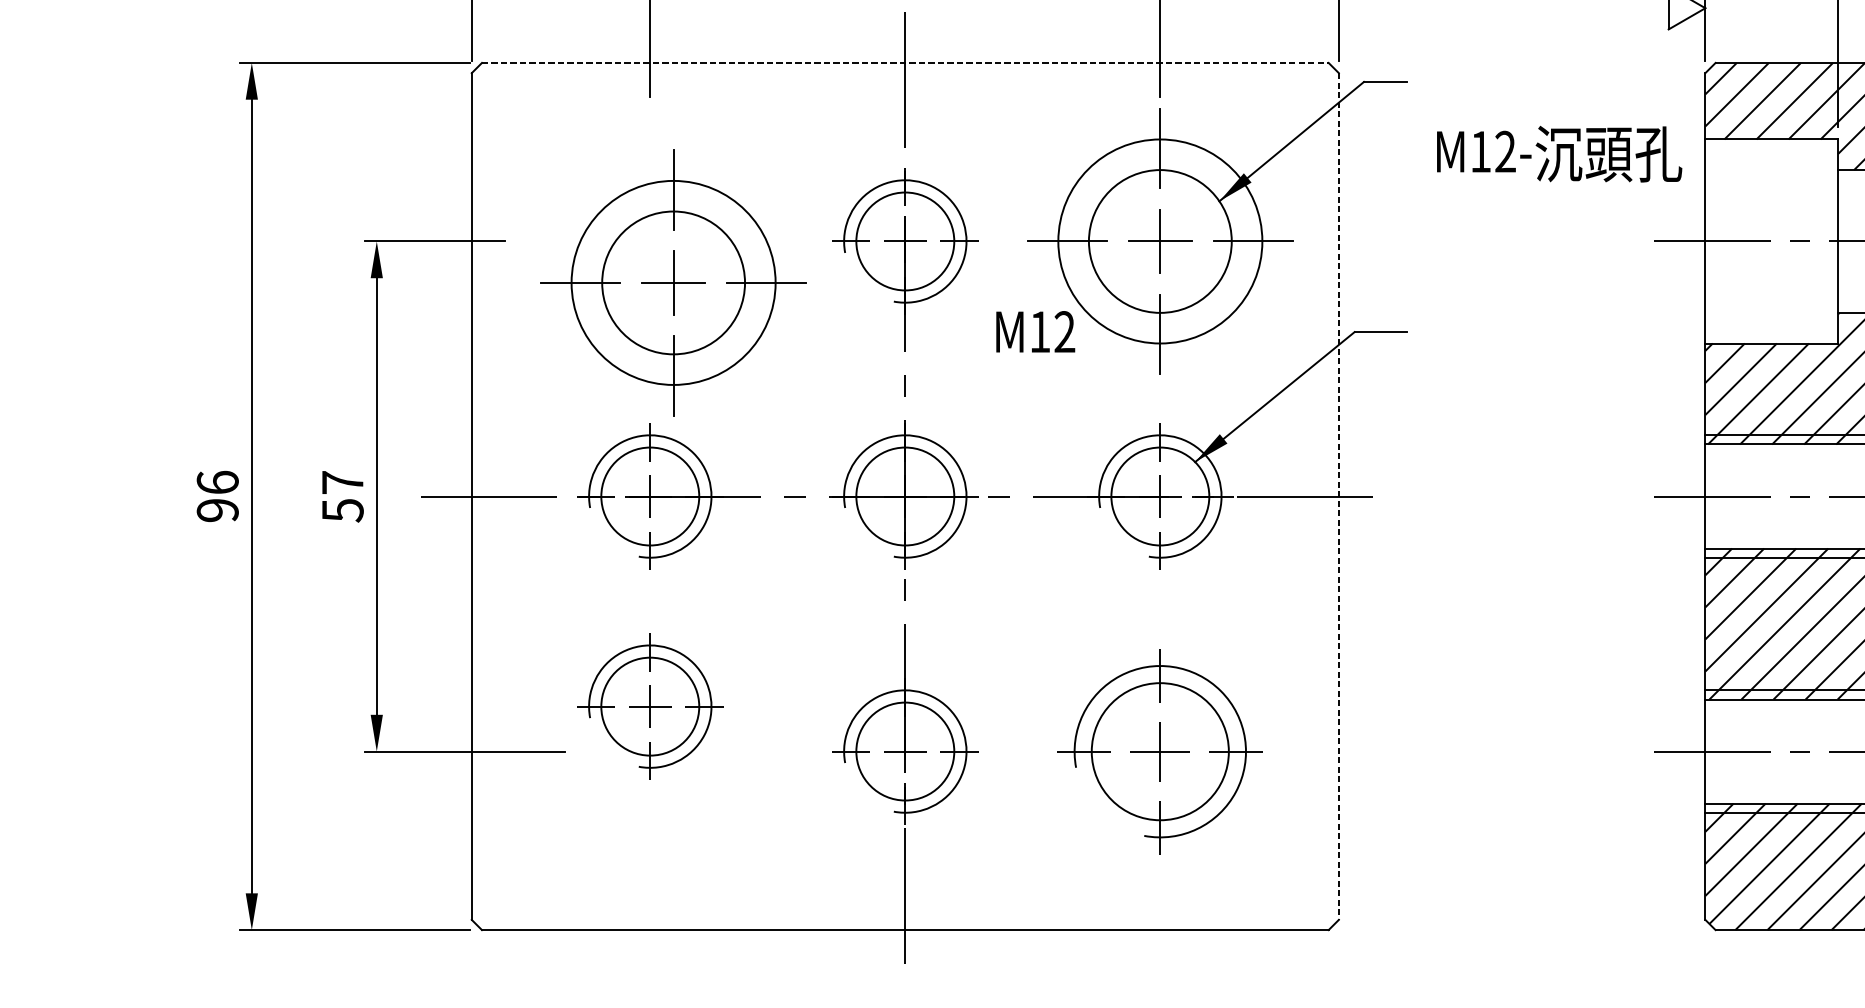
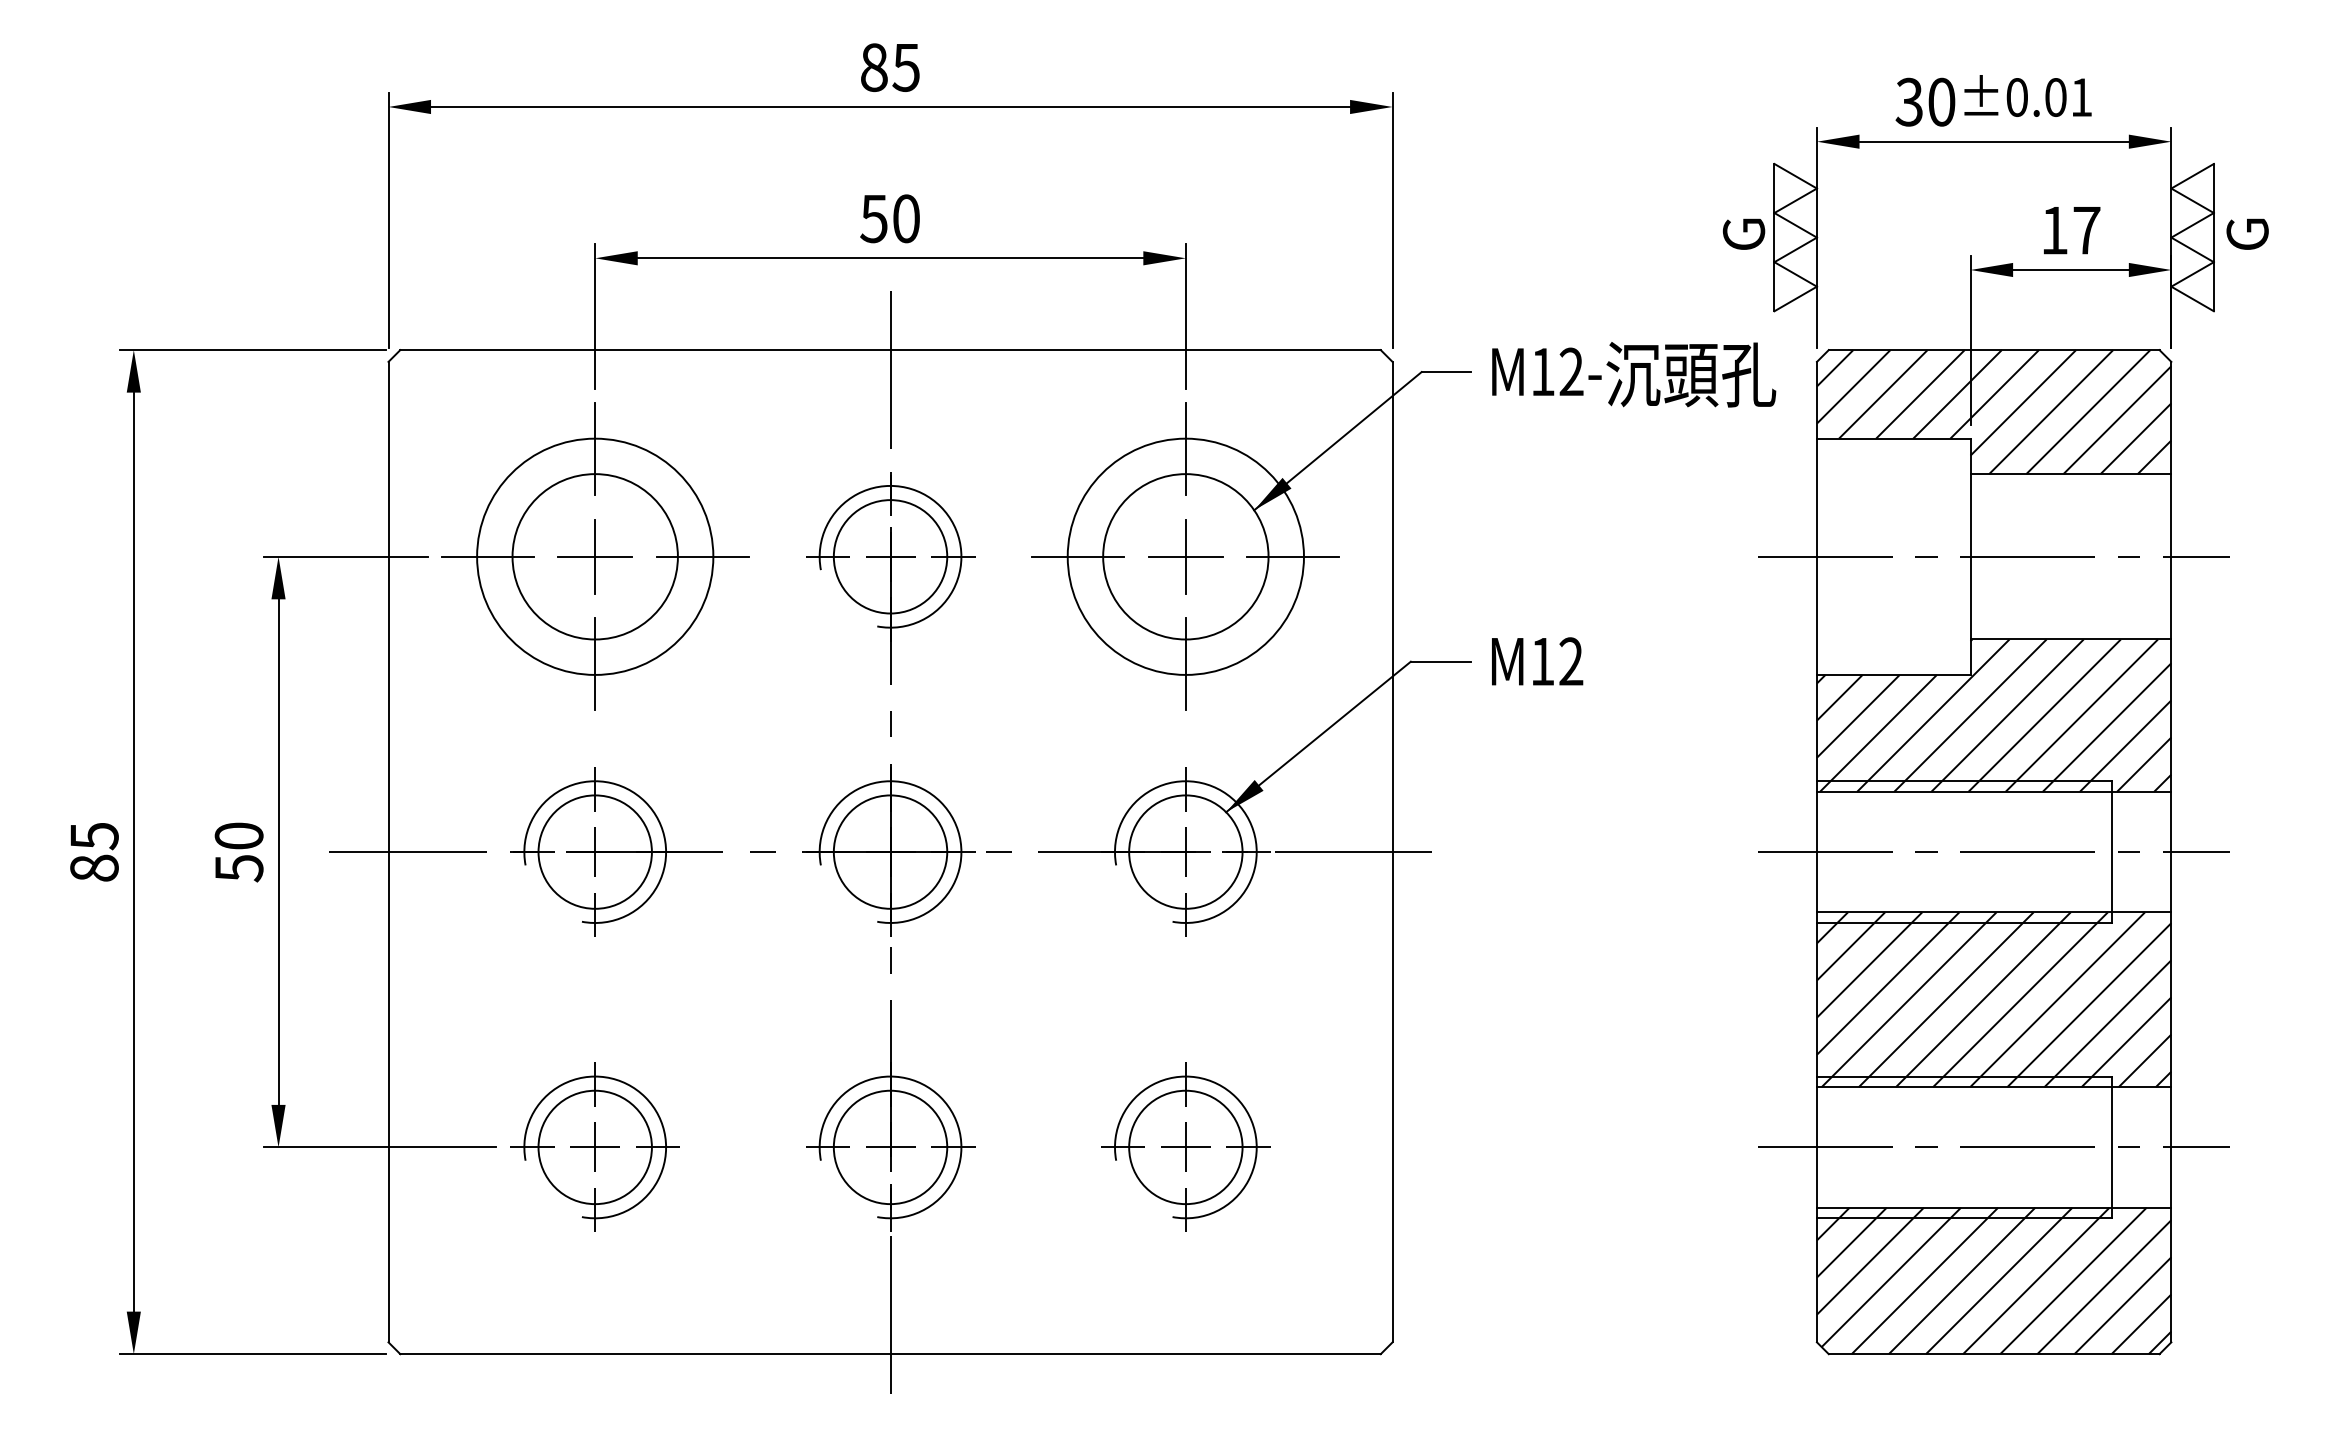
line: (906, 63) -> (891, 350), dashed -> solid
text: (1559, 154) -> (1634, 374), moved
part: (673, 282) -> (595, 556), moved
text: (1035, 331) -> (1537, 661), moved
text: (342, 482) -> (238, 835), 57 -> 50
text: (217, 495) -> (94, 851), 96 -> 85
line: (1338, 496) -> (1392, 852), dashed -> solid
part: (649, 705) -> (594, 1146), moved
part: (1160, 750) -> (1185, 1146), size x0.71

